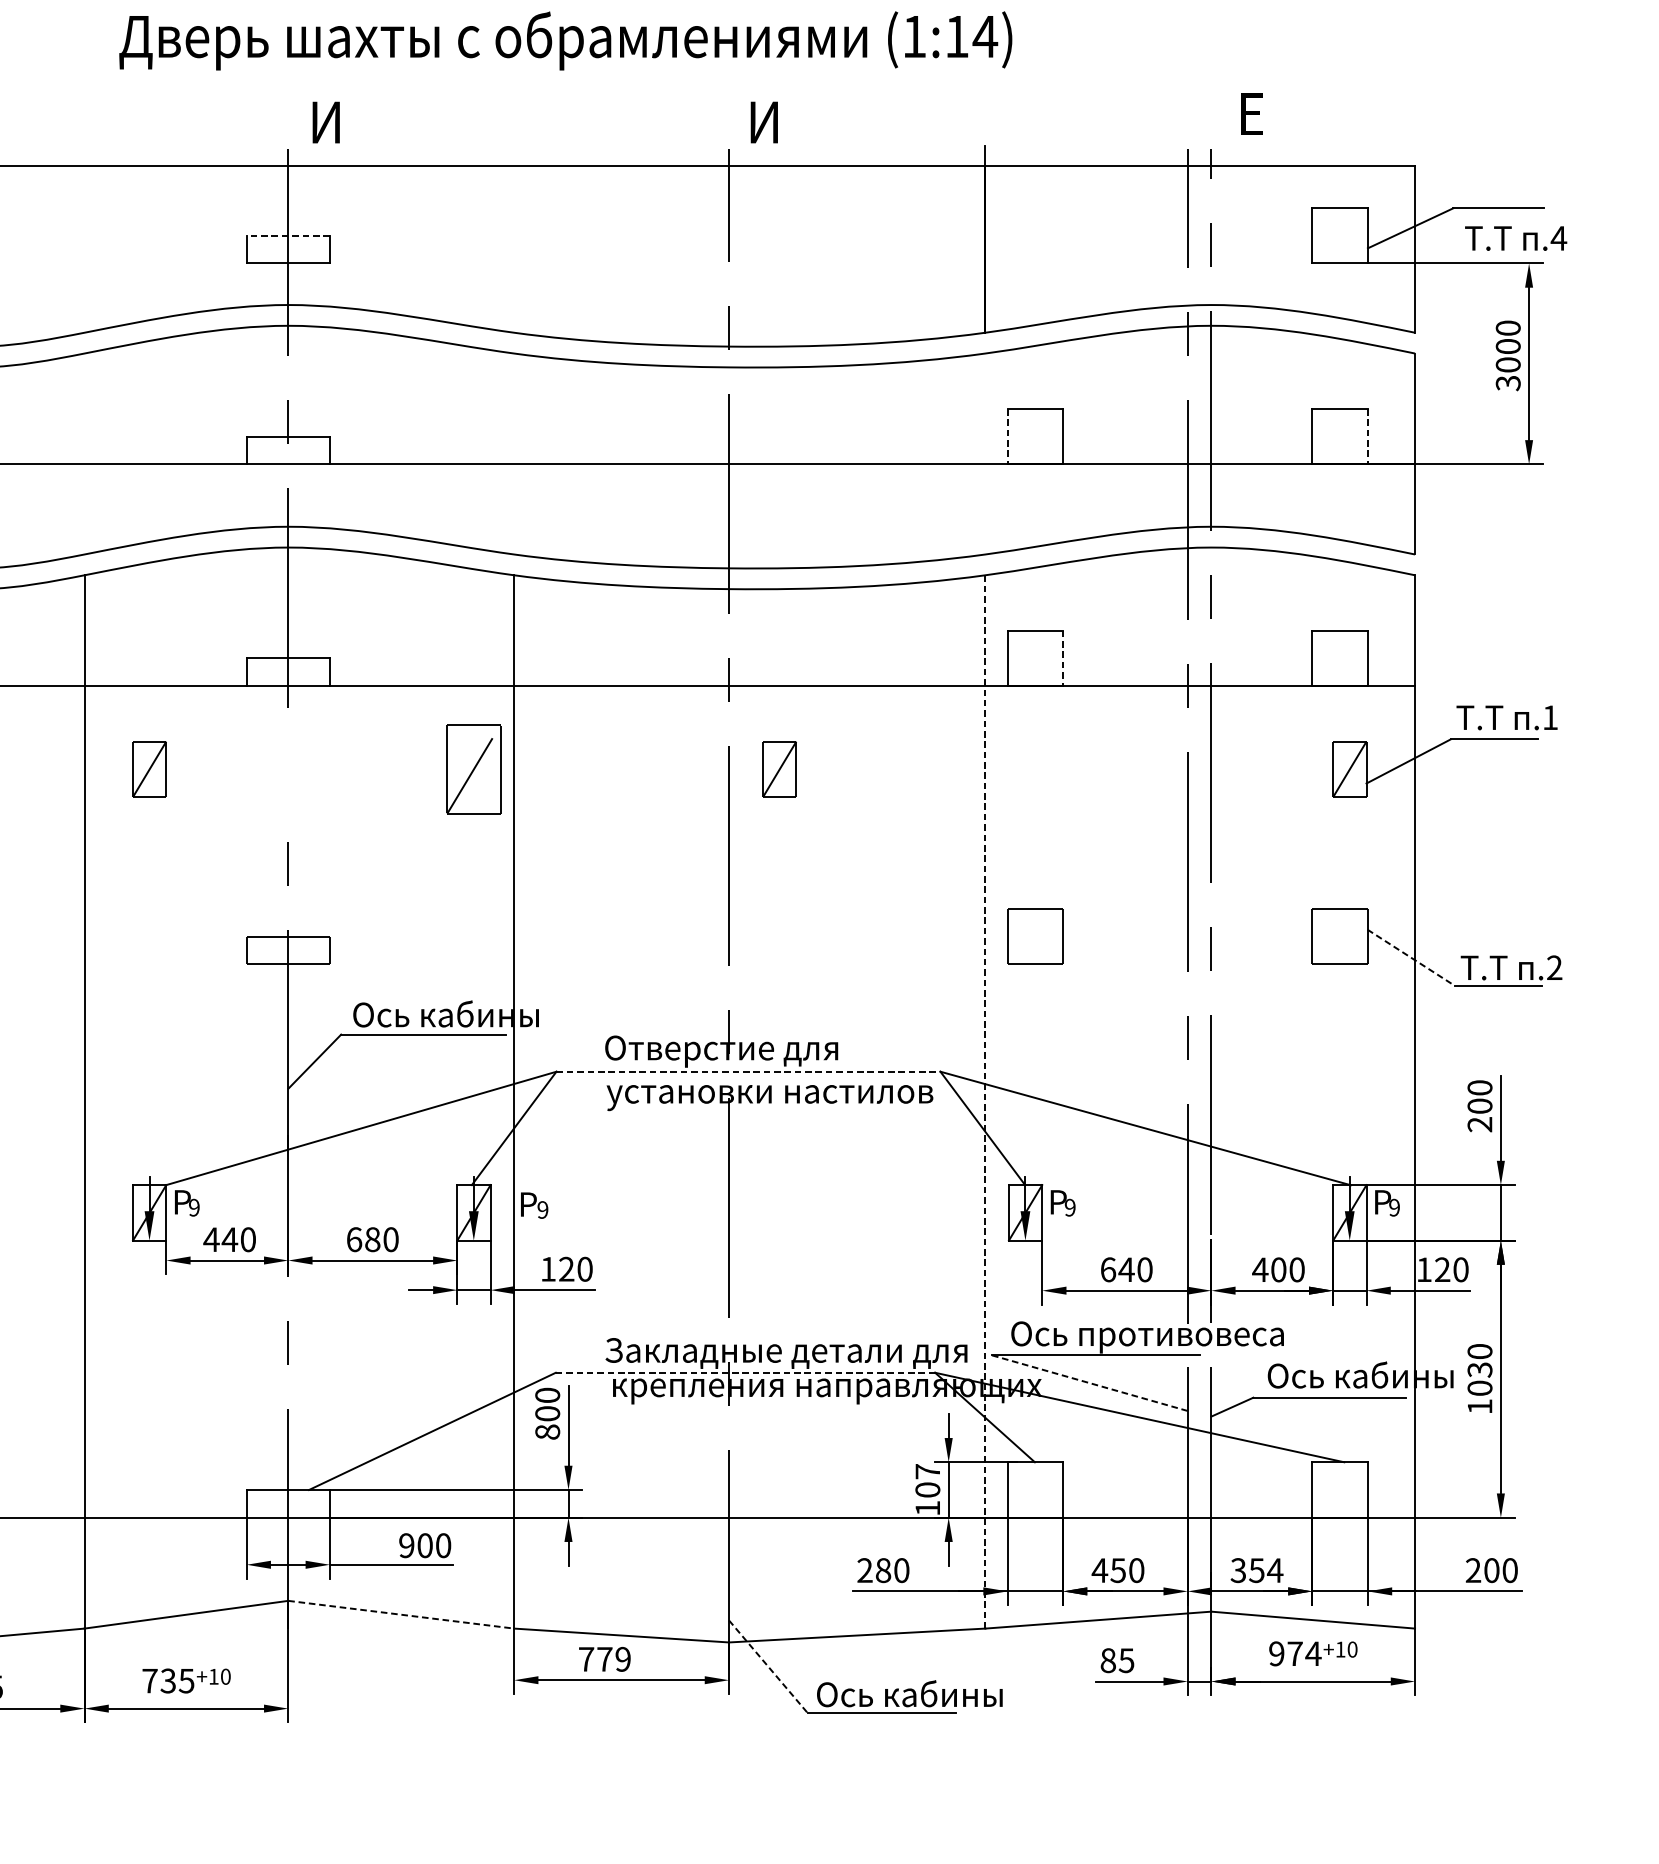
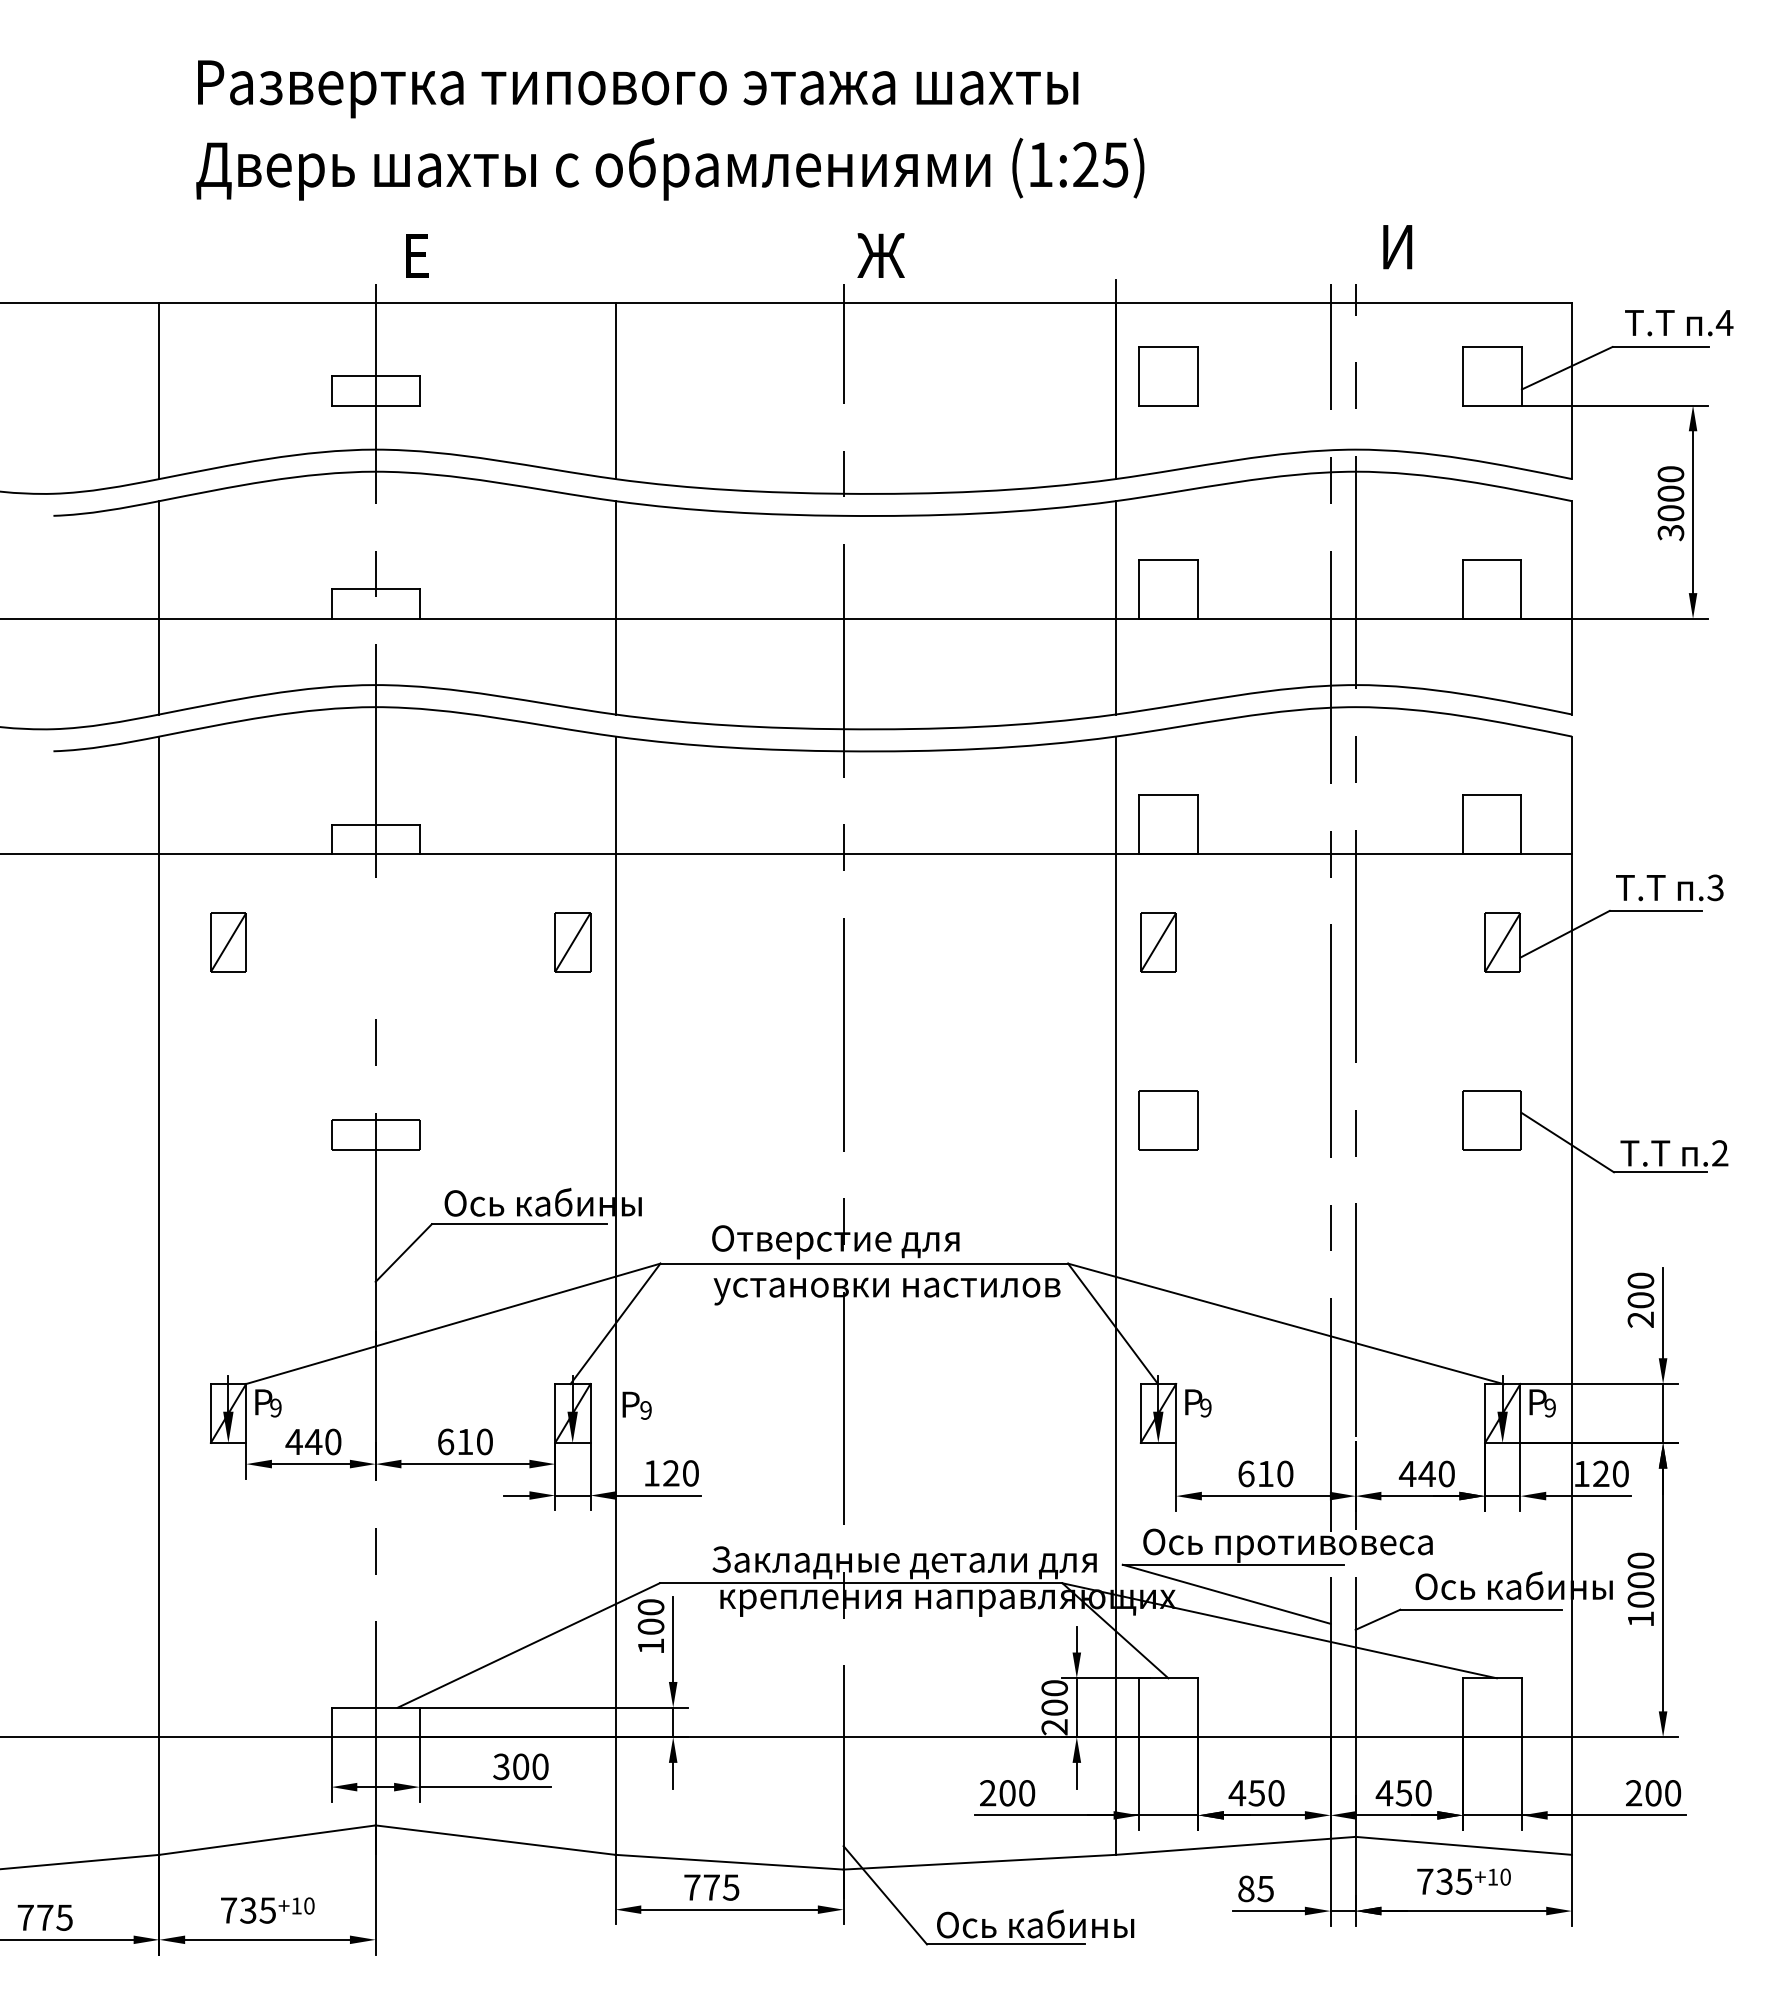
text: (971, 36) -> (1101, 164), (1:14) -> (1:25)
text: (1250, 114) -> (1397, 247), Е -> И
text: (325, 122) -> (415, 255), И -> Е
text: (763, 122) -> (880, 255), И -> Ж
line: (288, 236) -> (375, 376), dashed -> solid
part: (1035, 236) -> (1168, 376), added
text: (1516, 238) -> (1679, 323), moved
line: (84, 249) -> (159, 390), added
line: (514, 249) -> (615, 390), added
line: (1007, 436) -> (1139, 589), dashed -> solid
line: (1367, 436) -> (1521, 589), dashed -> solid
line: (84, 453) -> (159, 607), added
line: (514, 453) -> (615, 607), added
line: (985, 453) -> (1115, 607), added
line: (1063, 659) -> (1198, 825), dashed -> solid
text: (1550, 717) -> (1715, 887), .1 -> .3
part: (473, 769) -> (572, 942), size x0.62
part: (779, 769) -> (1158, 942), moved
line: (1410, 957) -> (1567, 1142), dashed -> solid
line: (748, 1071) -> (864, 1263), dashed -> solid
line: (985, 1101) -> (1115, 1295), dashed -> solid
text: (372, 1239) -> (465, 1441), 680 -> 610
text: (1126, 1269) -> (1265, 1473), 640 -> 610
text: (1278, 1269) -> (1426, 1473), 400 -> 440
text: (1479, 1370) -> (1640, 1580), 1030 -> 1000
line: (745, 1372) -> (861, 1583), dashed -> solid
line: (1089, 1383) -> (1226, 1594), dashed -> solid
text: (548, 1432) -> (651, 1646), 800 -> 100
text: (927, 1489) -> (1054, 1707), 107 -> 200
text: (406, 1545) -> (501, 1766), 900 -> 300
text: (883, 1570) -> (1007, 1793), 280 -> 200
text: (1256, 1570) -> (1403, 1793), 354 -> 450
line: (401, 1615) -> (495, 1840), dashed -> solid
text: (1294, 1653) -> (1444, 1881), 974 -> 735
text: (622, 1659) -> (730, 1887), 779 -> 775
line: (768, 1666) -> (885, 1895), dashed -> solid

